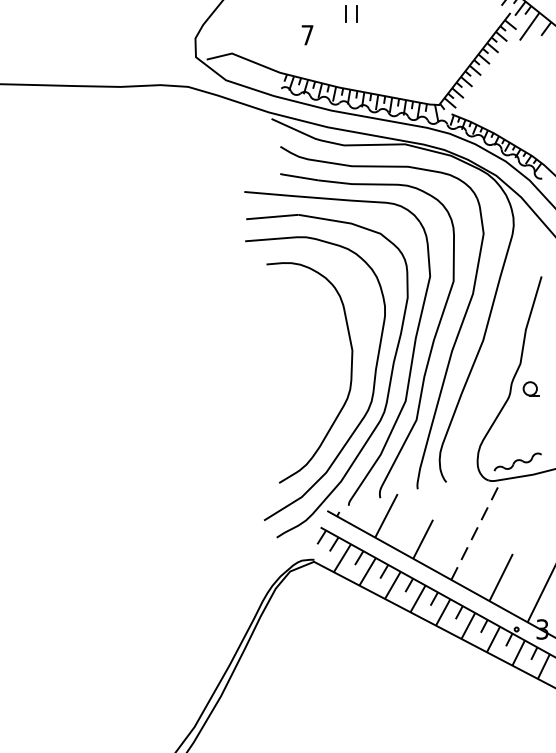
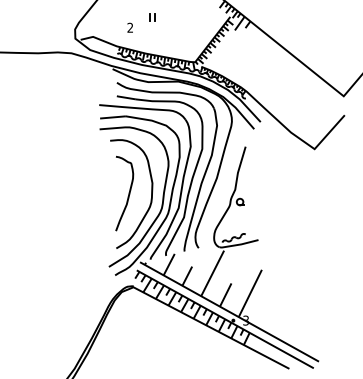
text: (307, 34) -> (130, 27), 7 -> 2
curve: (303, 371) -> (128, 193), added
line: (474, 533) -> (212, 273), dashed -> solid

